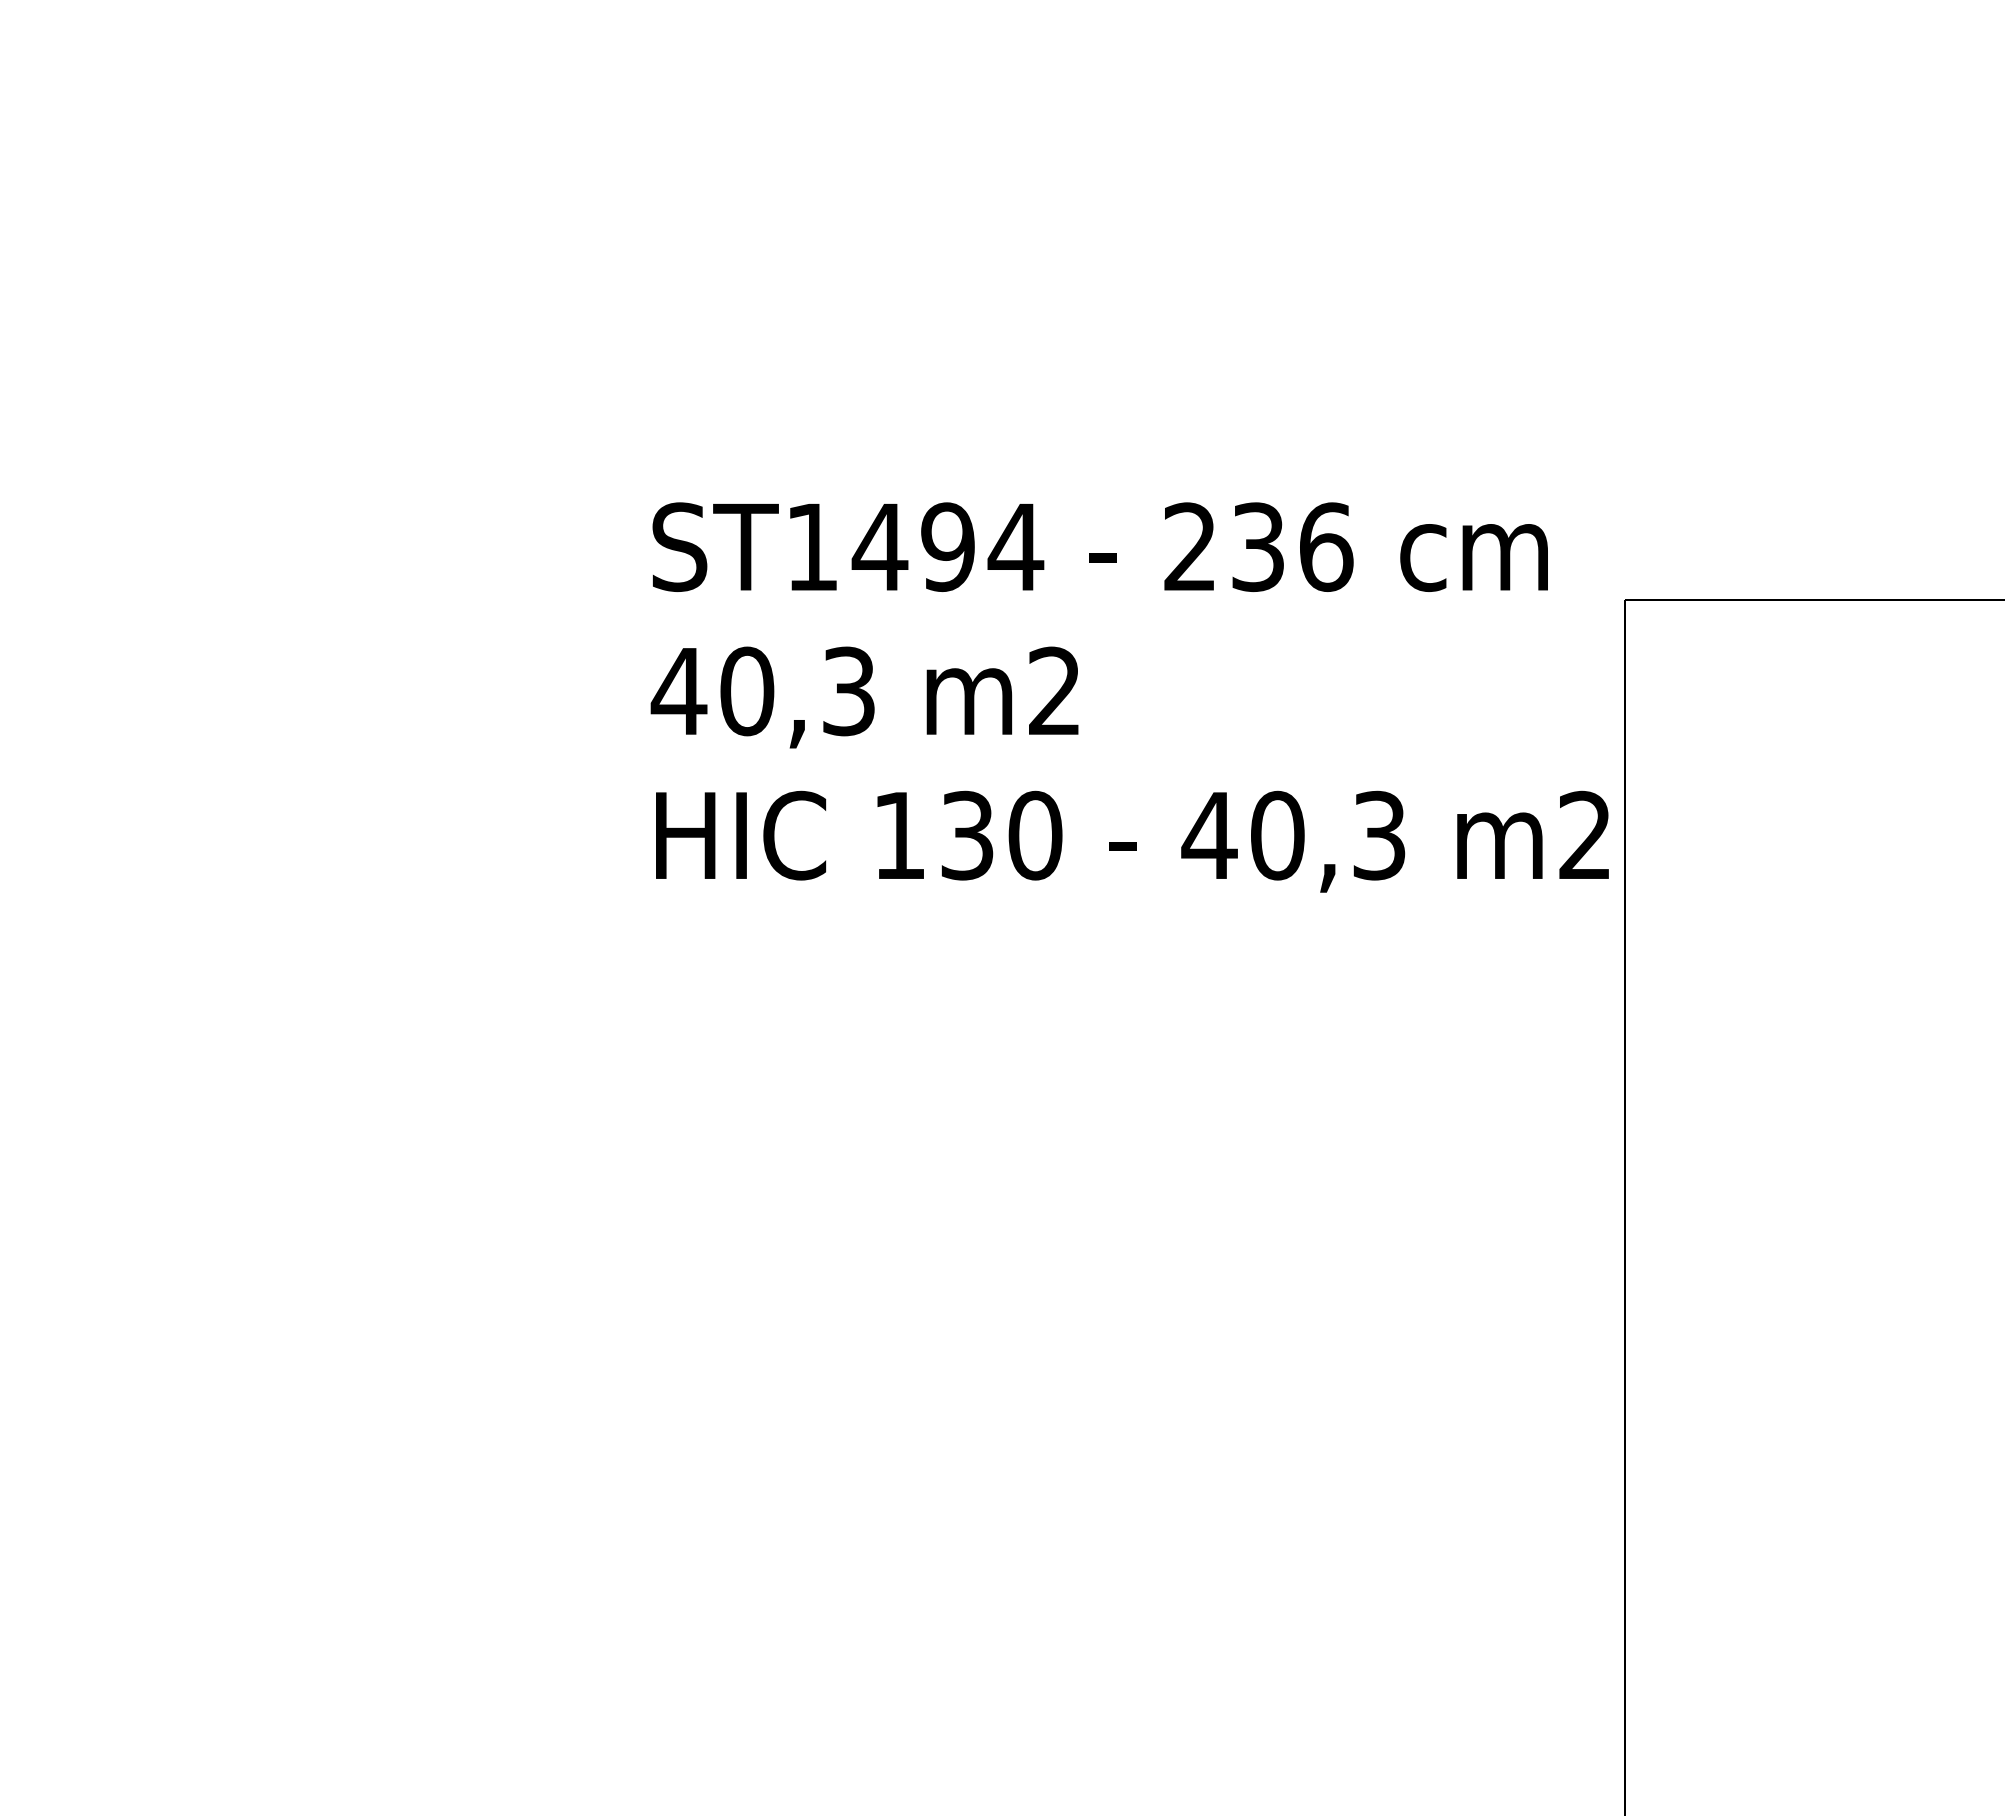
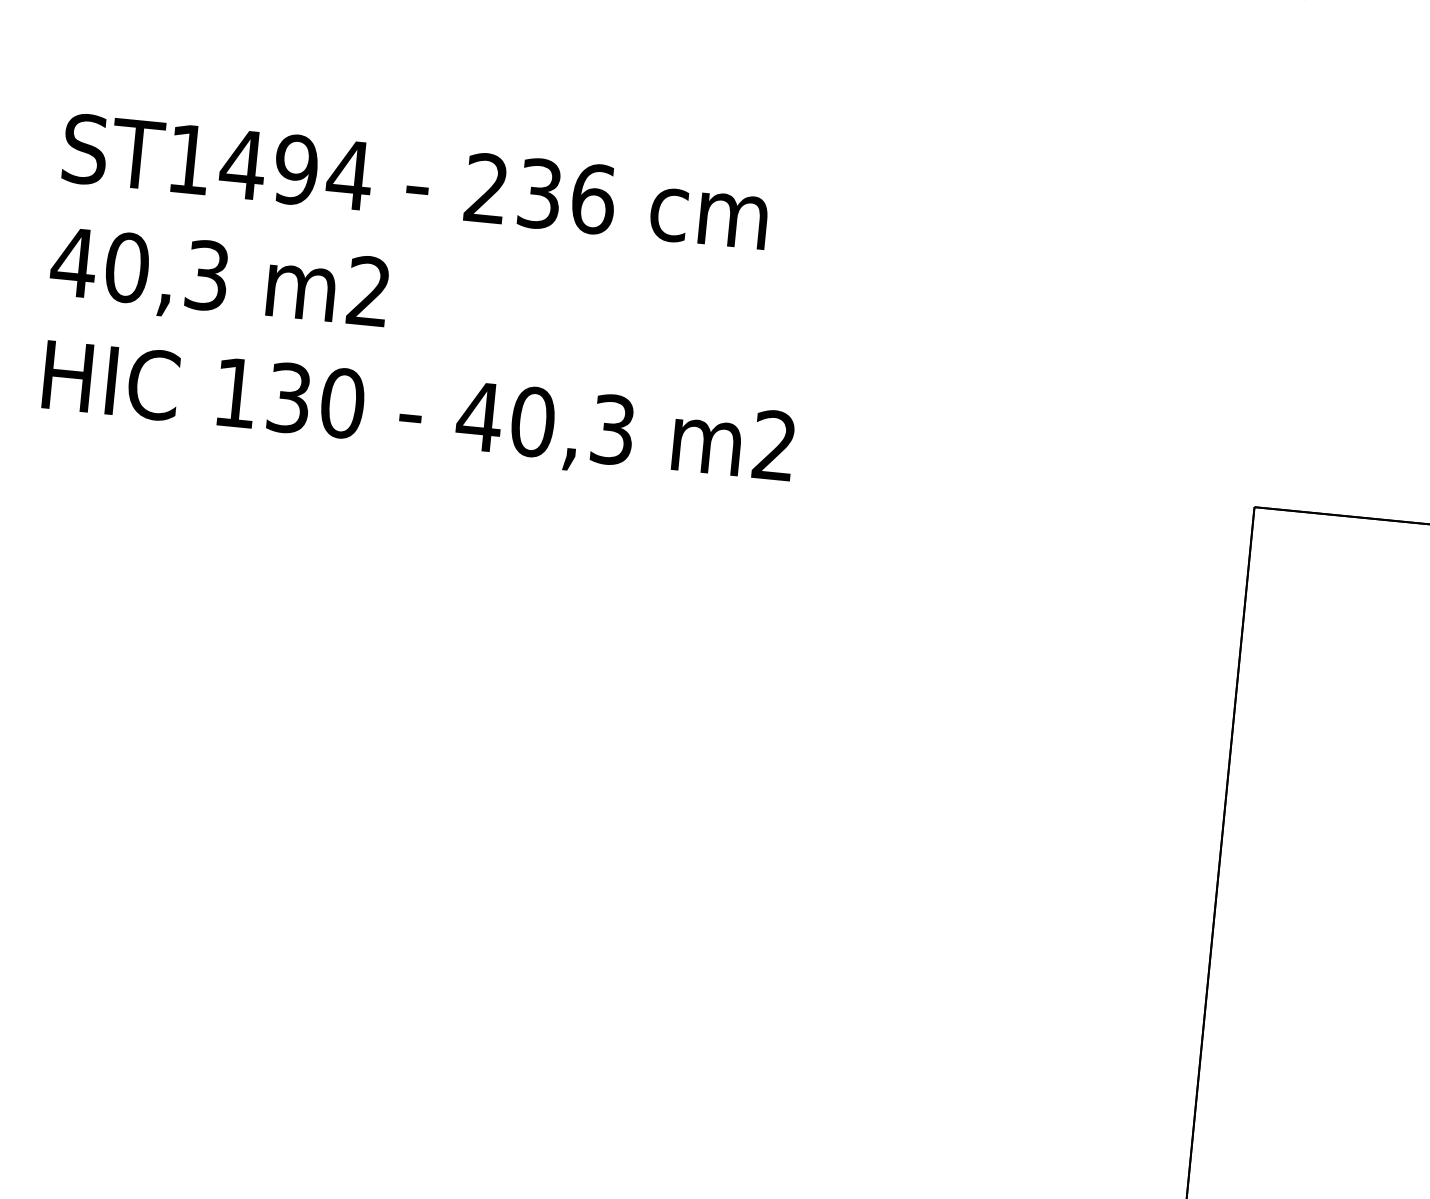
text: (1129, 697) -> (427, 302), moved

